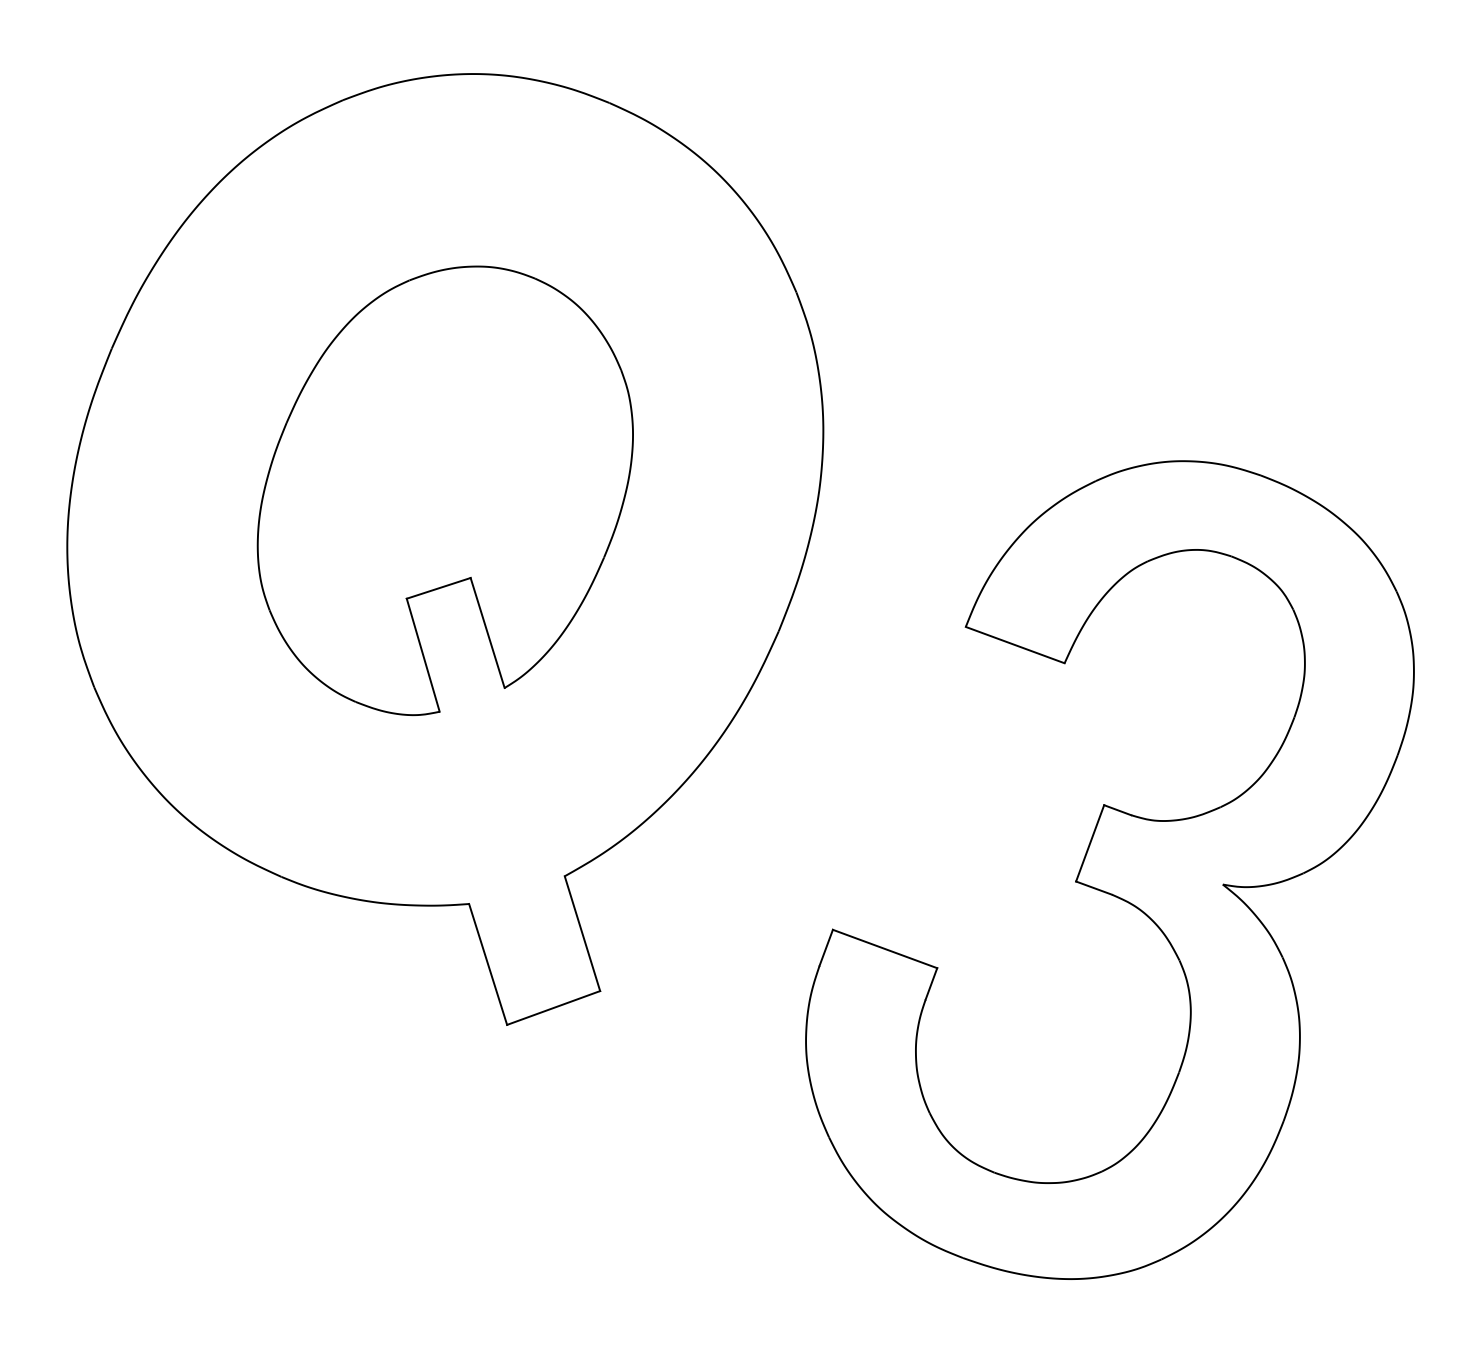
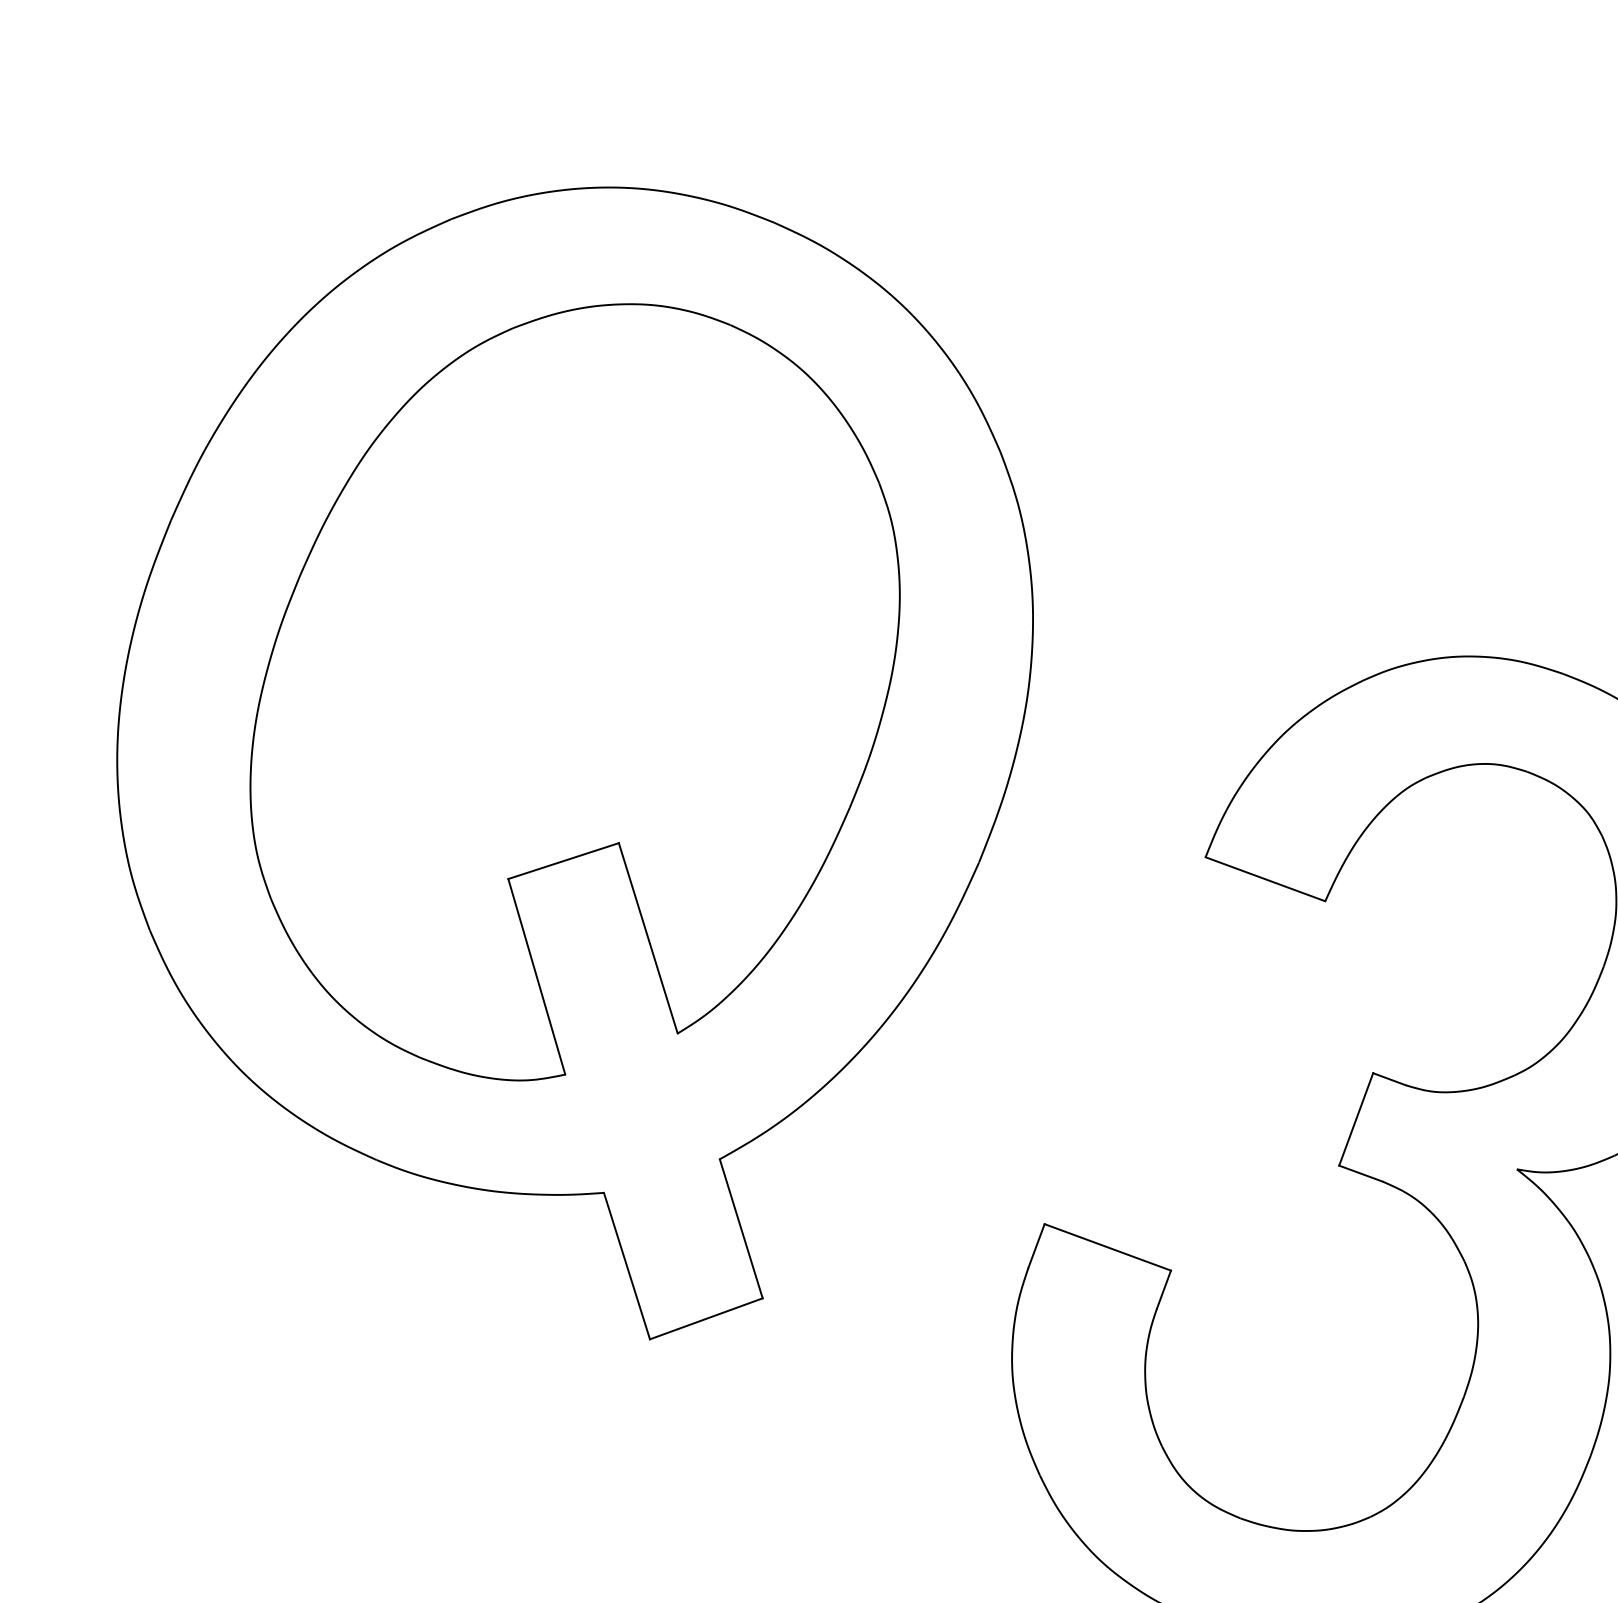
part: (445, 490) -> (575, 691), size x1.43

